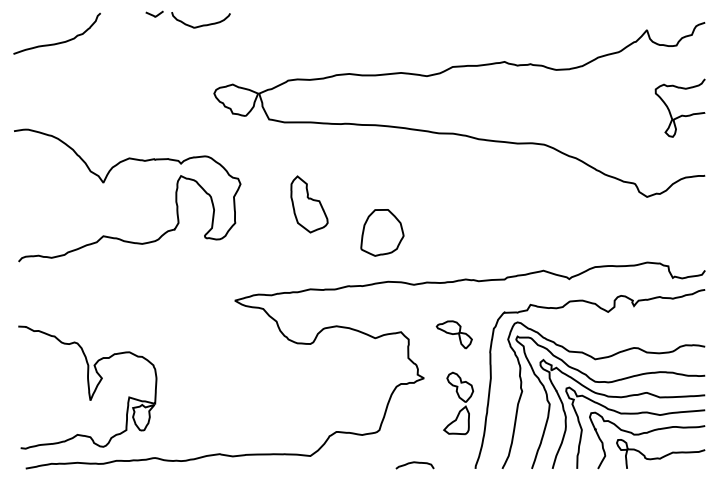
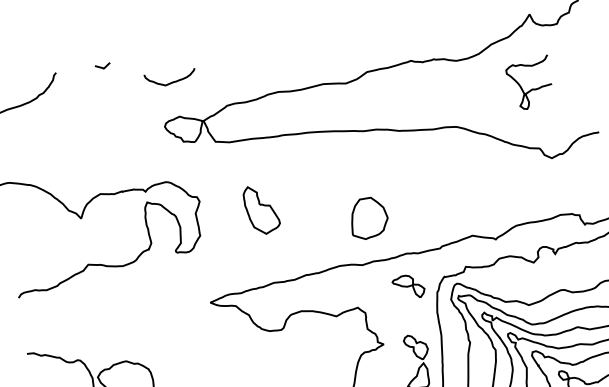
curve: (202, 24) -> (172, 81), moved
curve: (681, 114) -> (531, 88), moved
part: (382, 232) -> (369, 217), moved
part: (453, 334) -> (407, 286), moved

